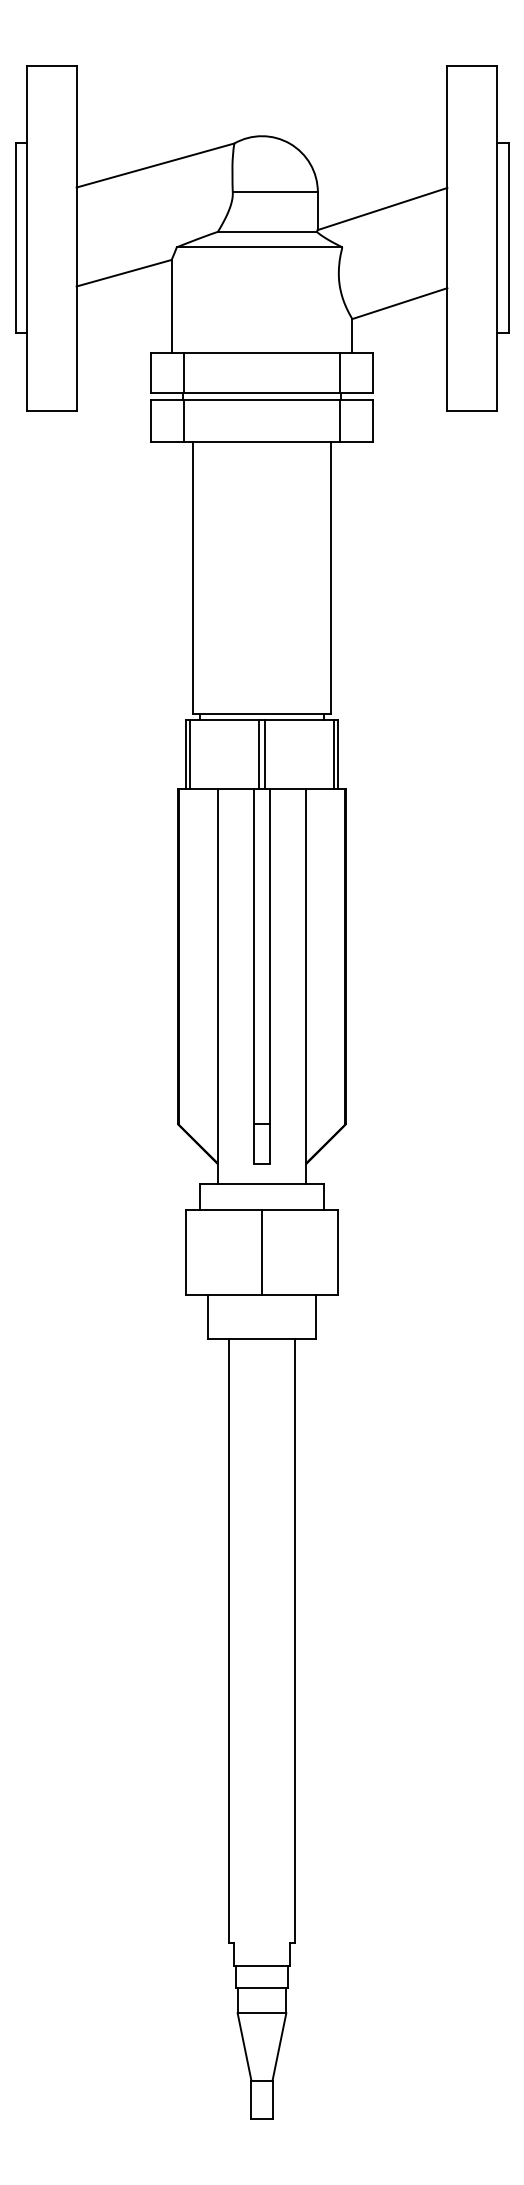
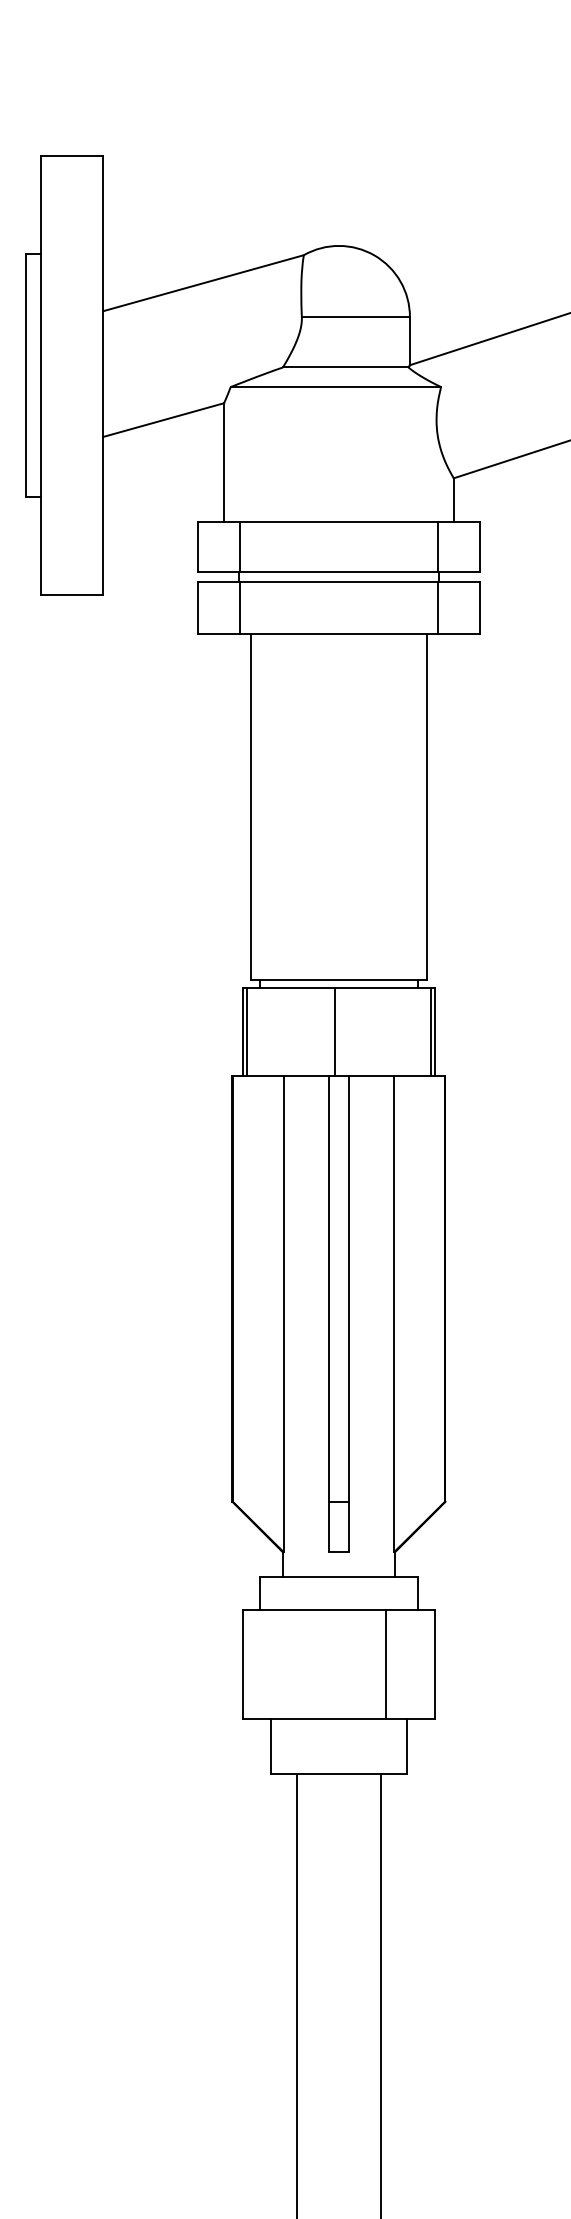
line: (265, 754) -> (343, 1031), removed
line: (262, 1252) -> (386, 1664), moved

